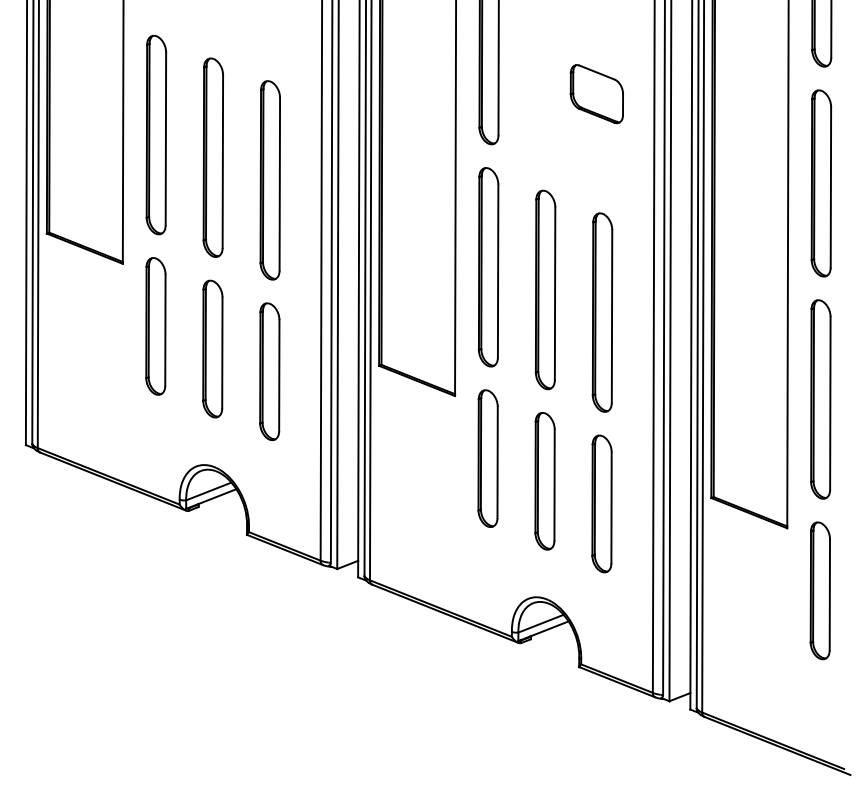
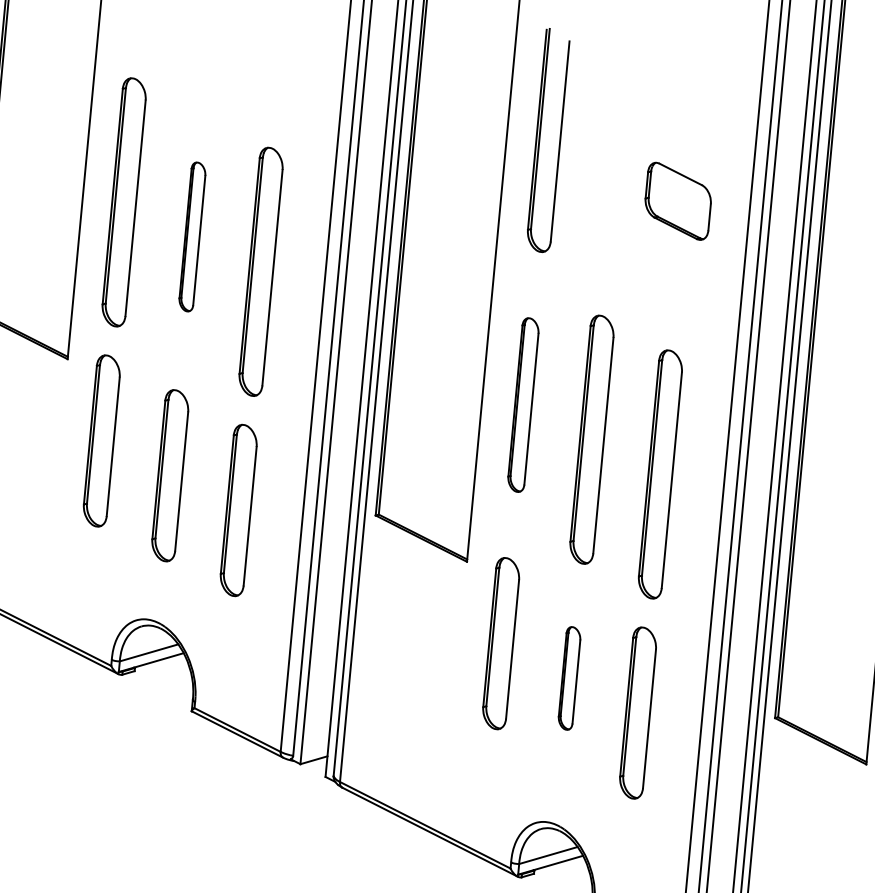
part: (212, 157) -> (191, 236), size x0.6
part: (488, 267) -> (523, 405), size x0.7
part: (544, 481) -> (568, 678), size x0.6

